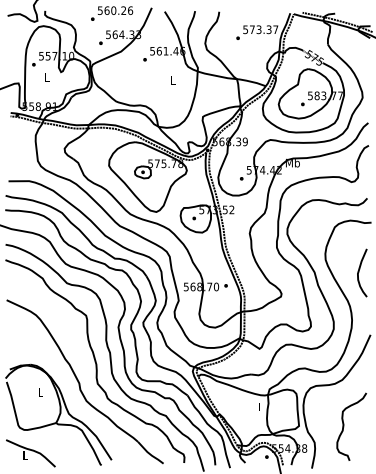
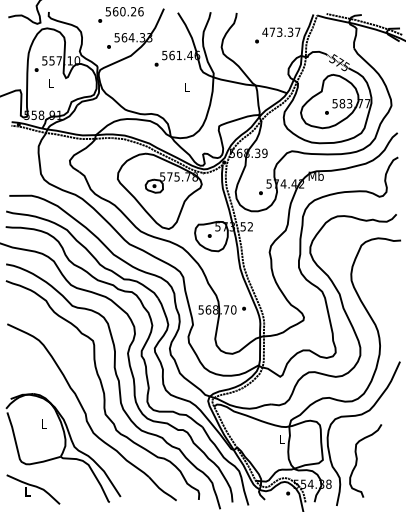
text: (245, 29) -> (265, 31), 573.37 -> 473.37
curve: (359, 270) -> (388, 292), removed
curve: (344, 426) -> (357, 460), moved

